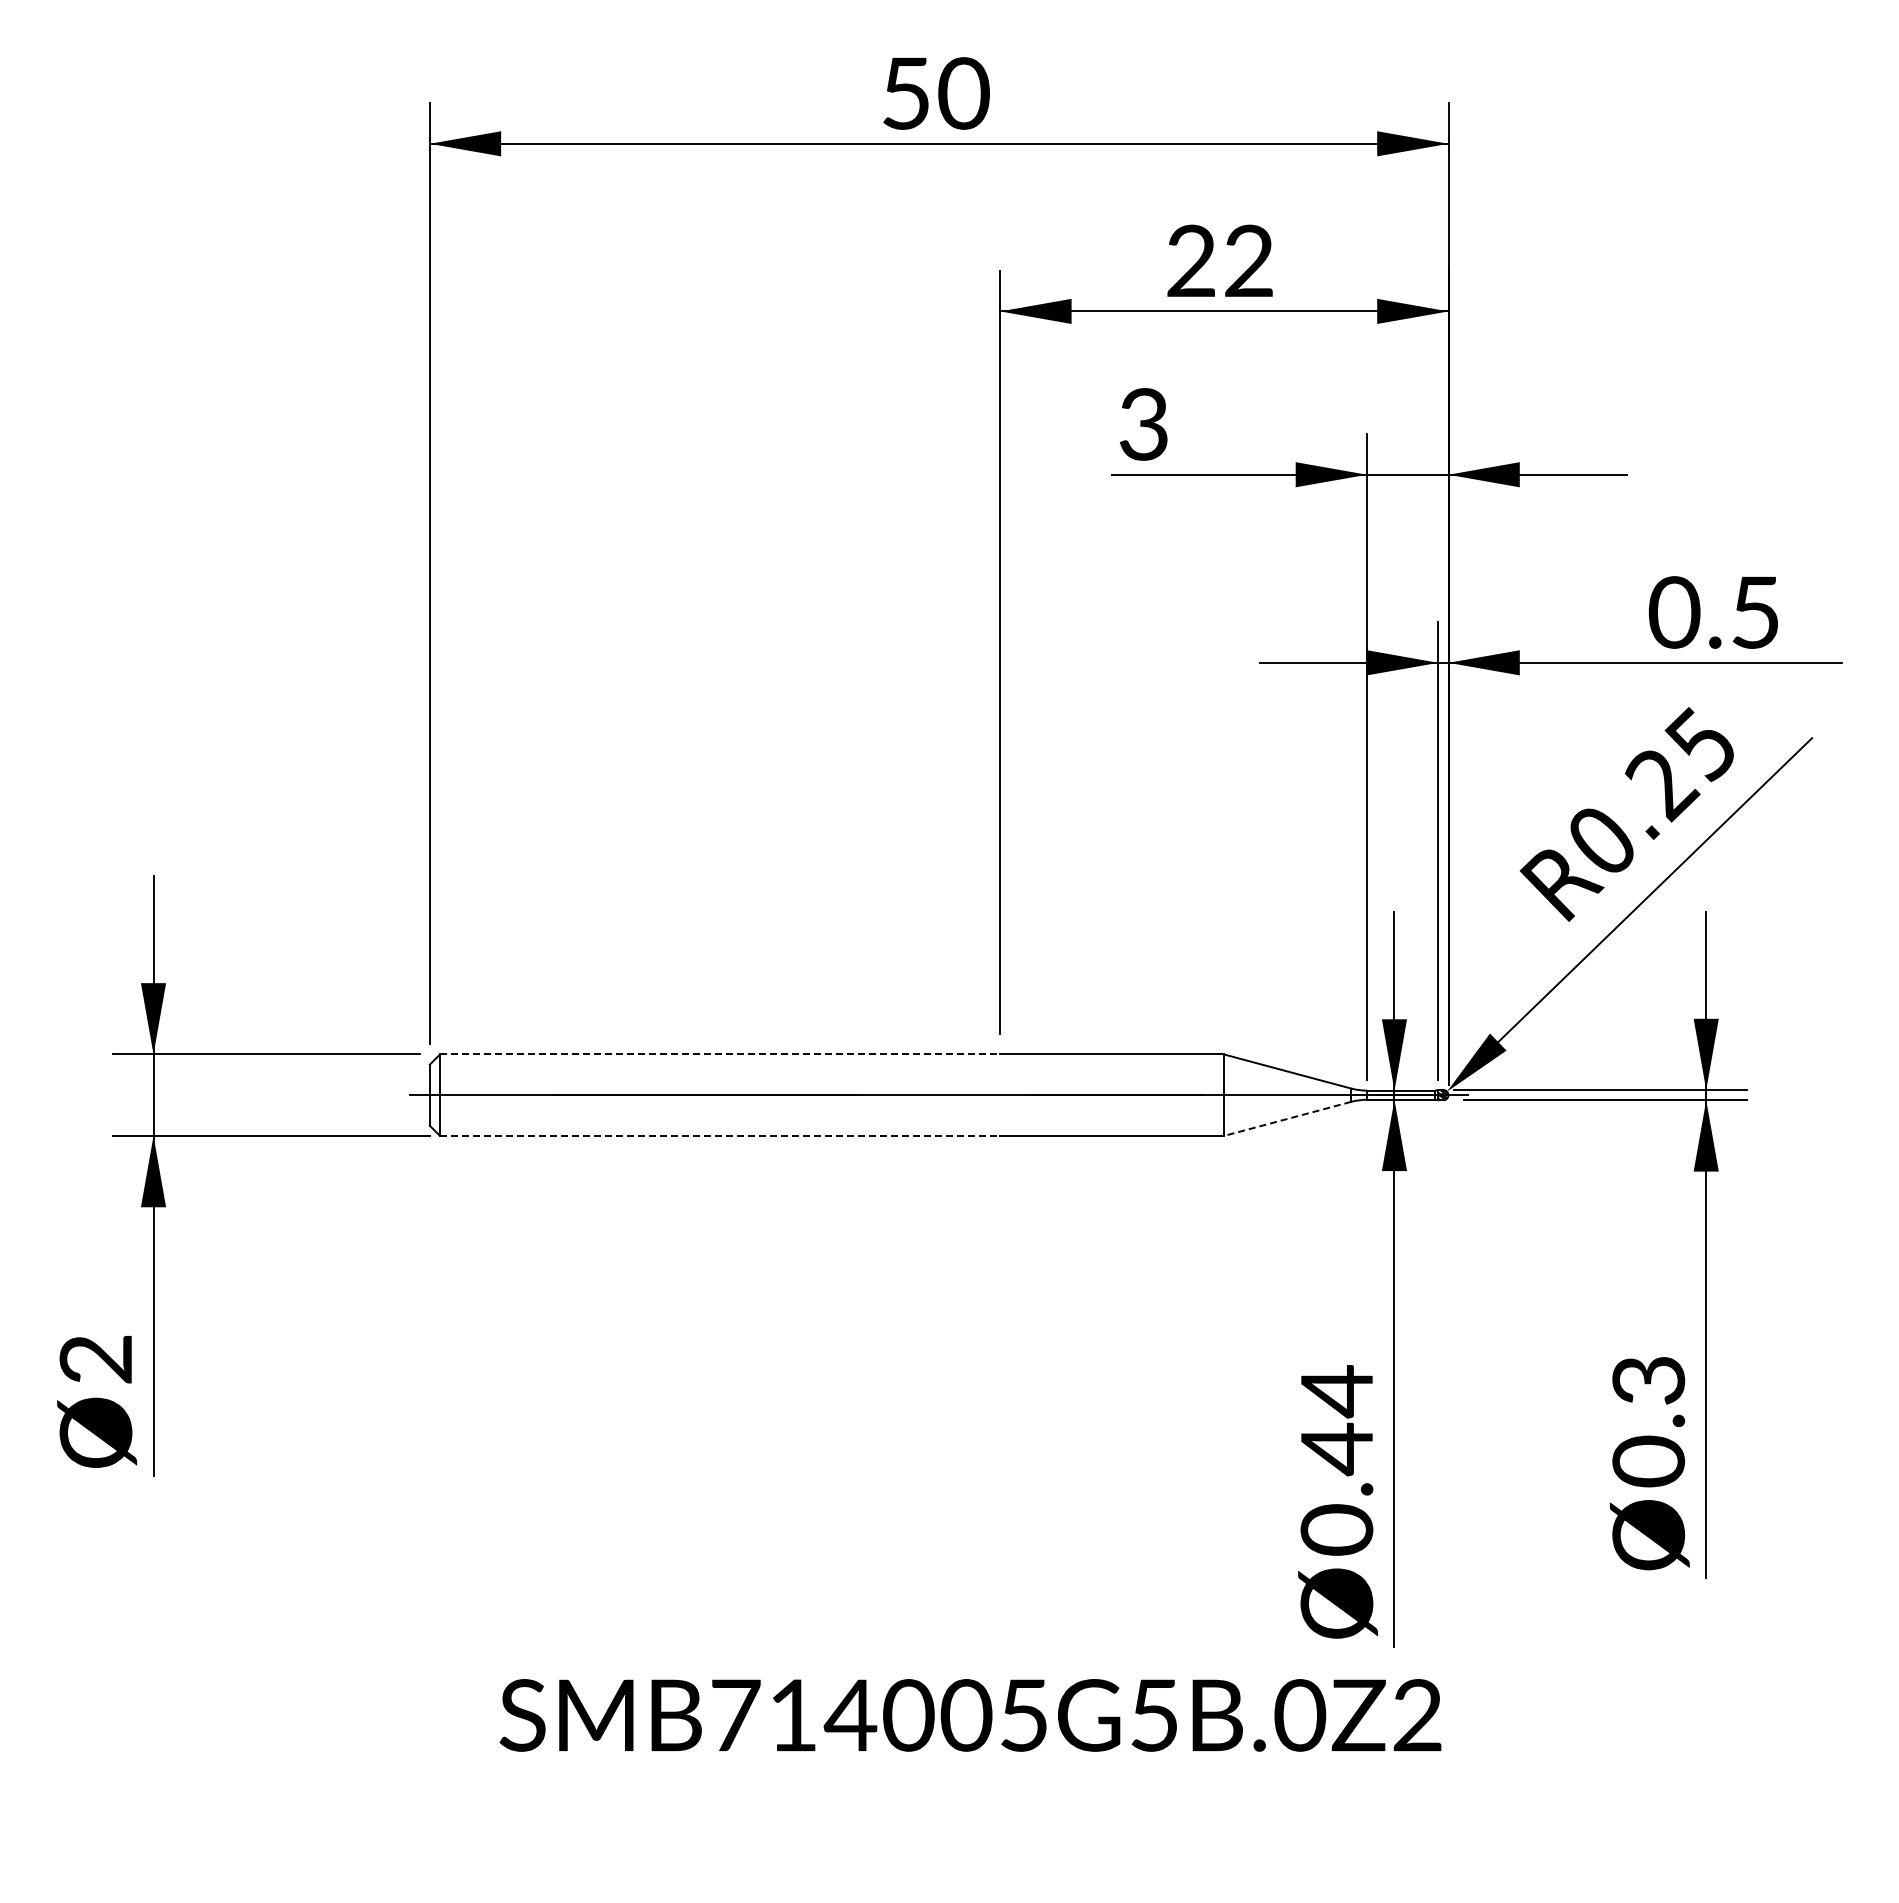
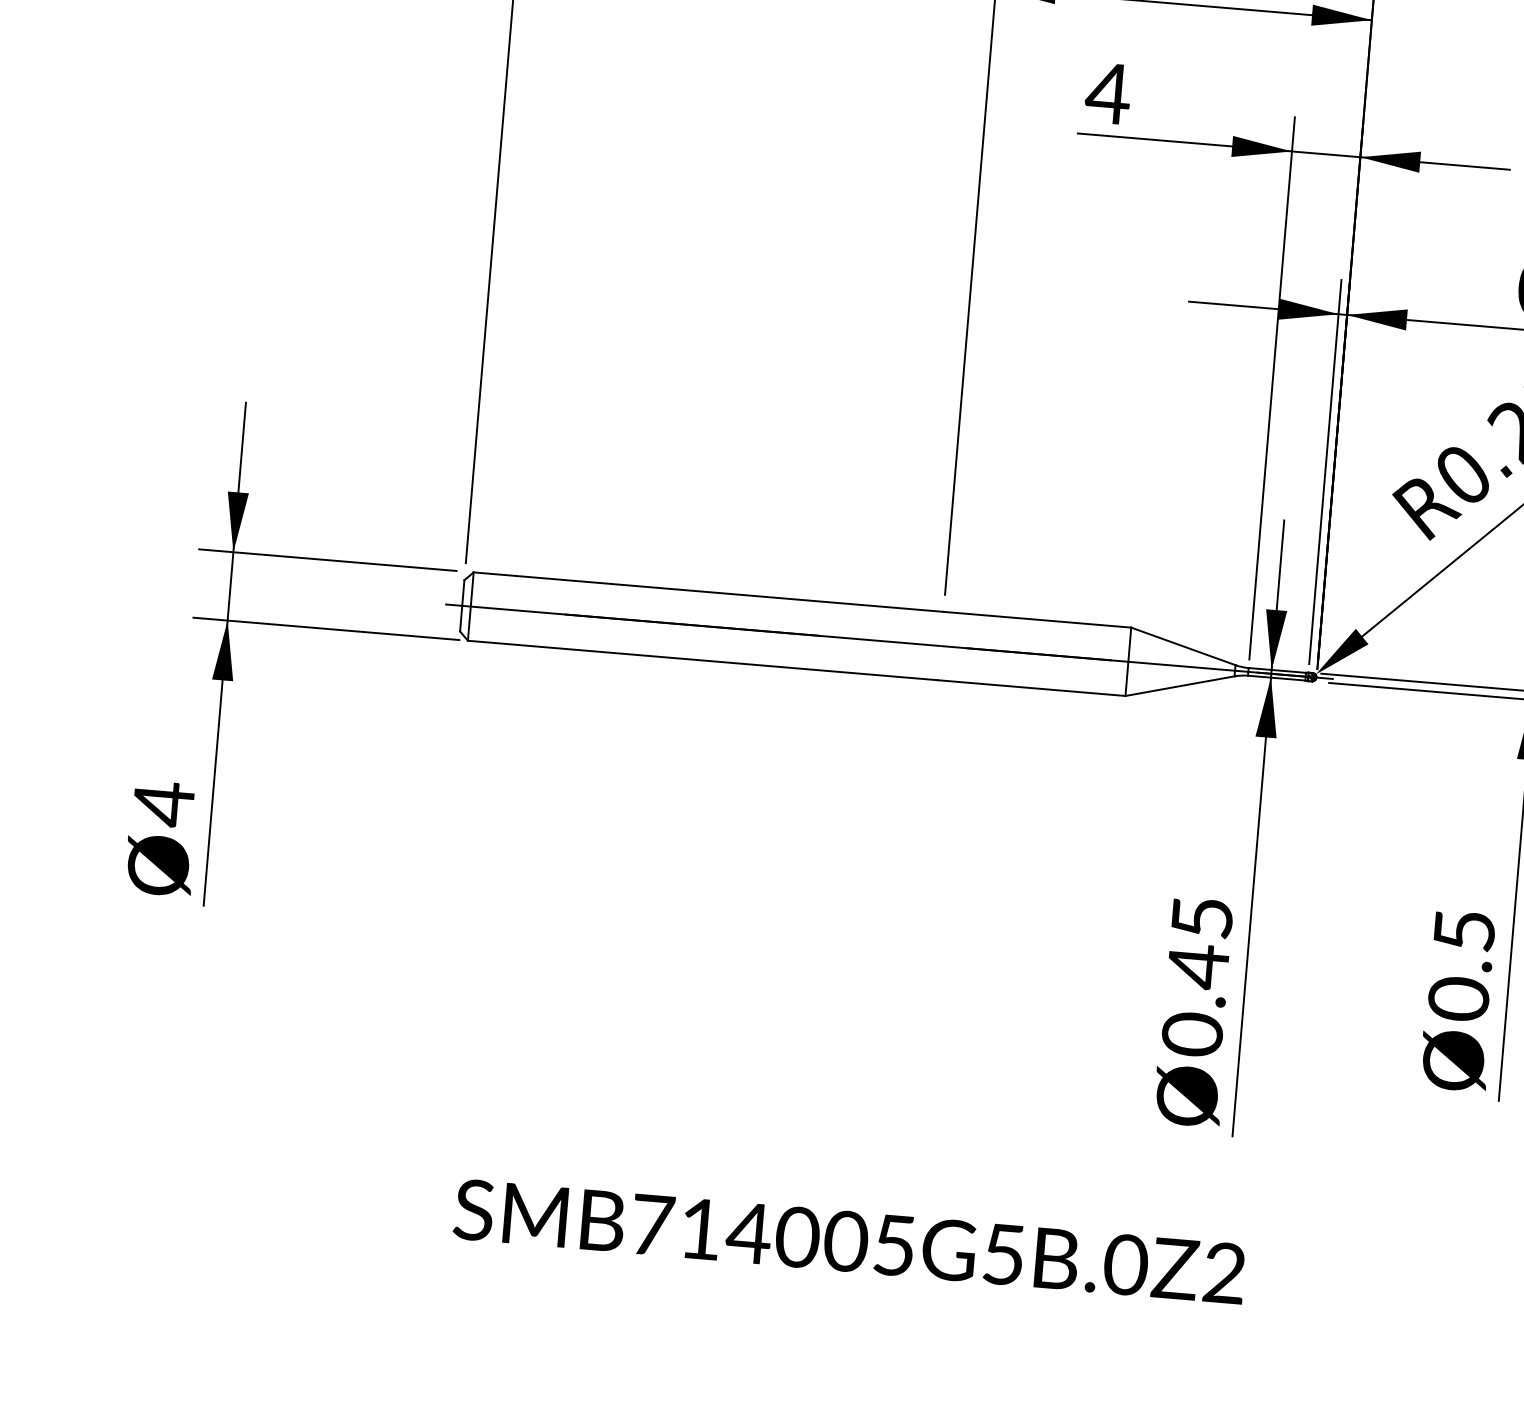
text: (1143, 424) -> (1108, 93), 3 -> 4
line: (720, 1054) -> (708, 592), dashed -> solid
line: (1287, 1118) -> (1179, 685), dashed -> solid
line: (720, 1135) -> (703, 660), dashed -> solid
text: (95, 1359) -> (163, 803), 2 -> 4
text: (1648, 1380) -> (1464, 930), 0.3 -> 0.5
text: (1337, 1391) -> (1202, 918), 0.44 -> 0.45
text: (970, 1715) -> (849, 1241), moved

